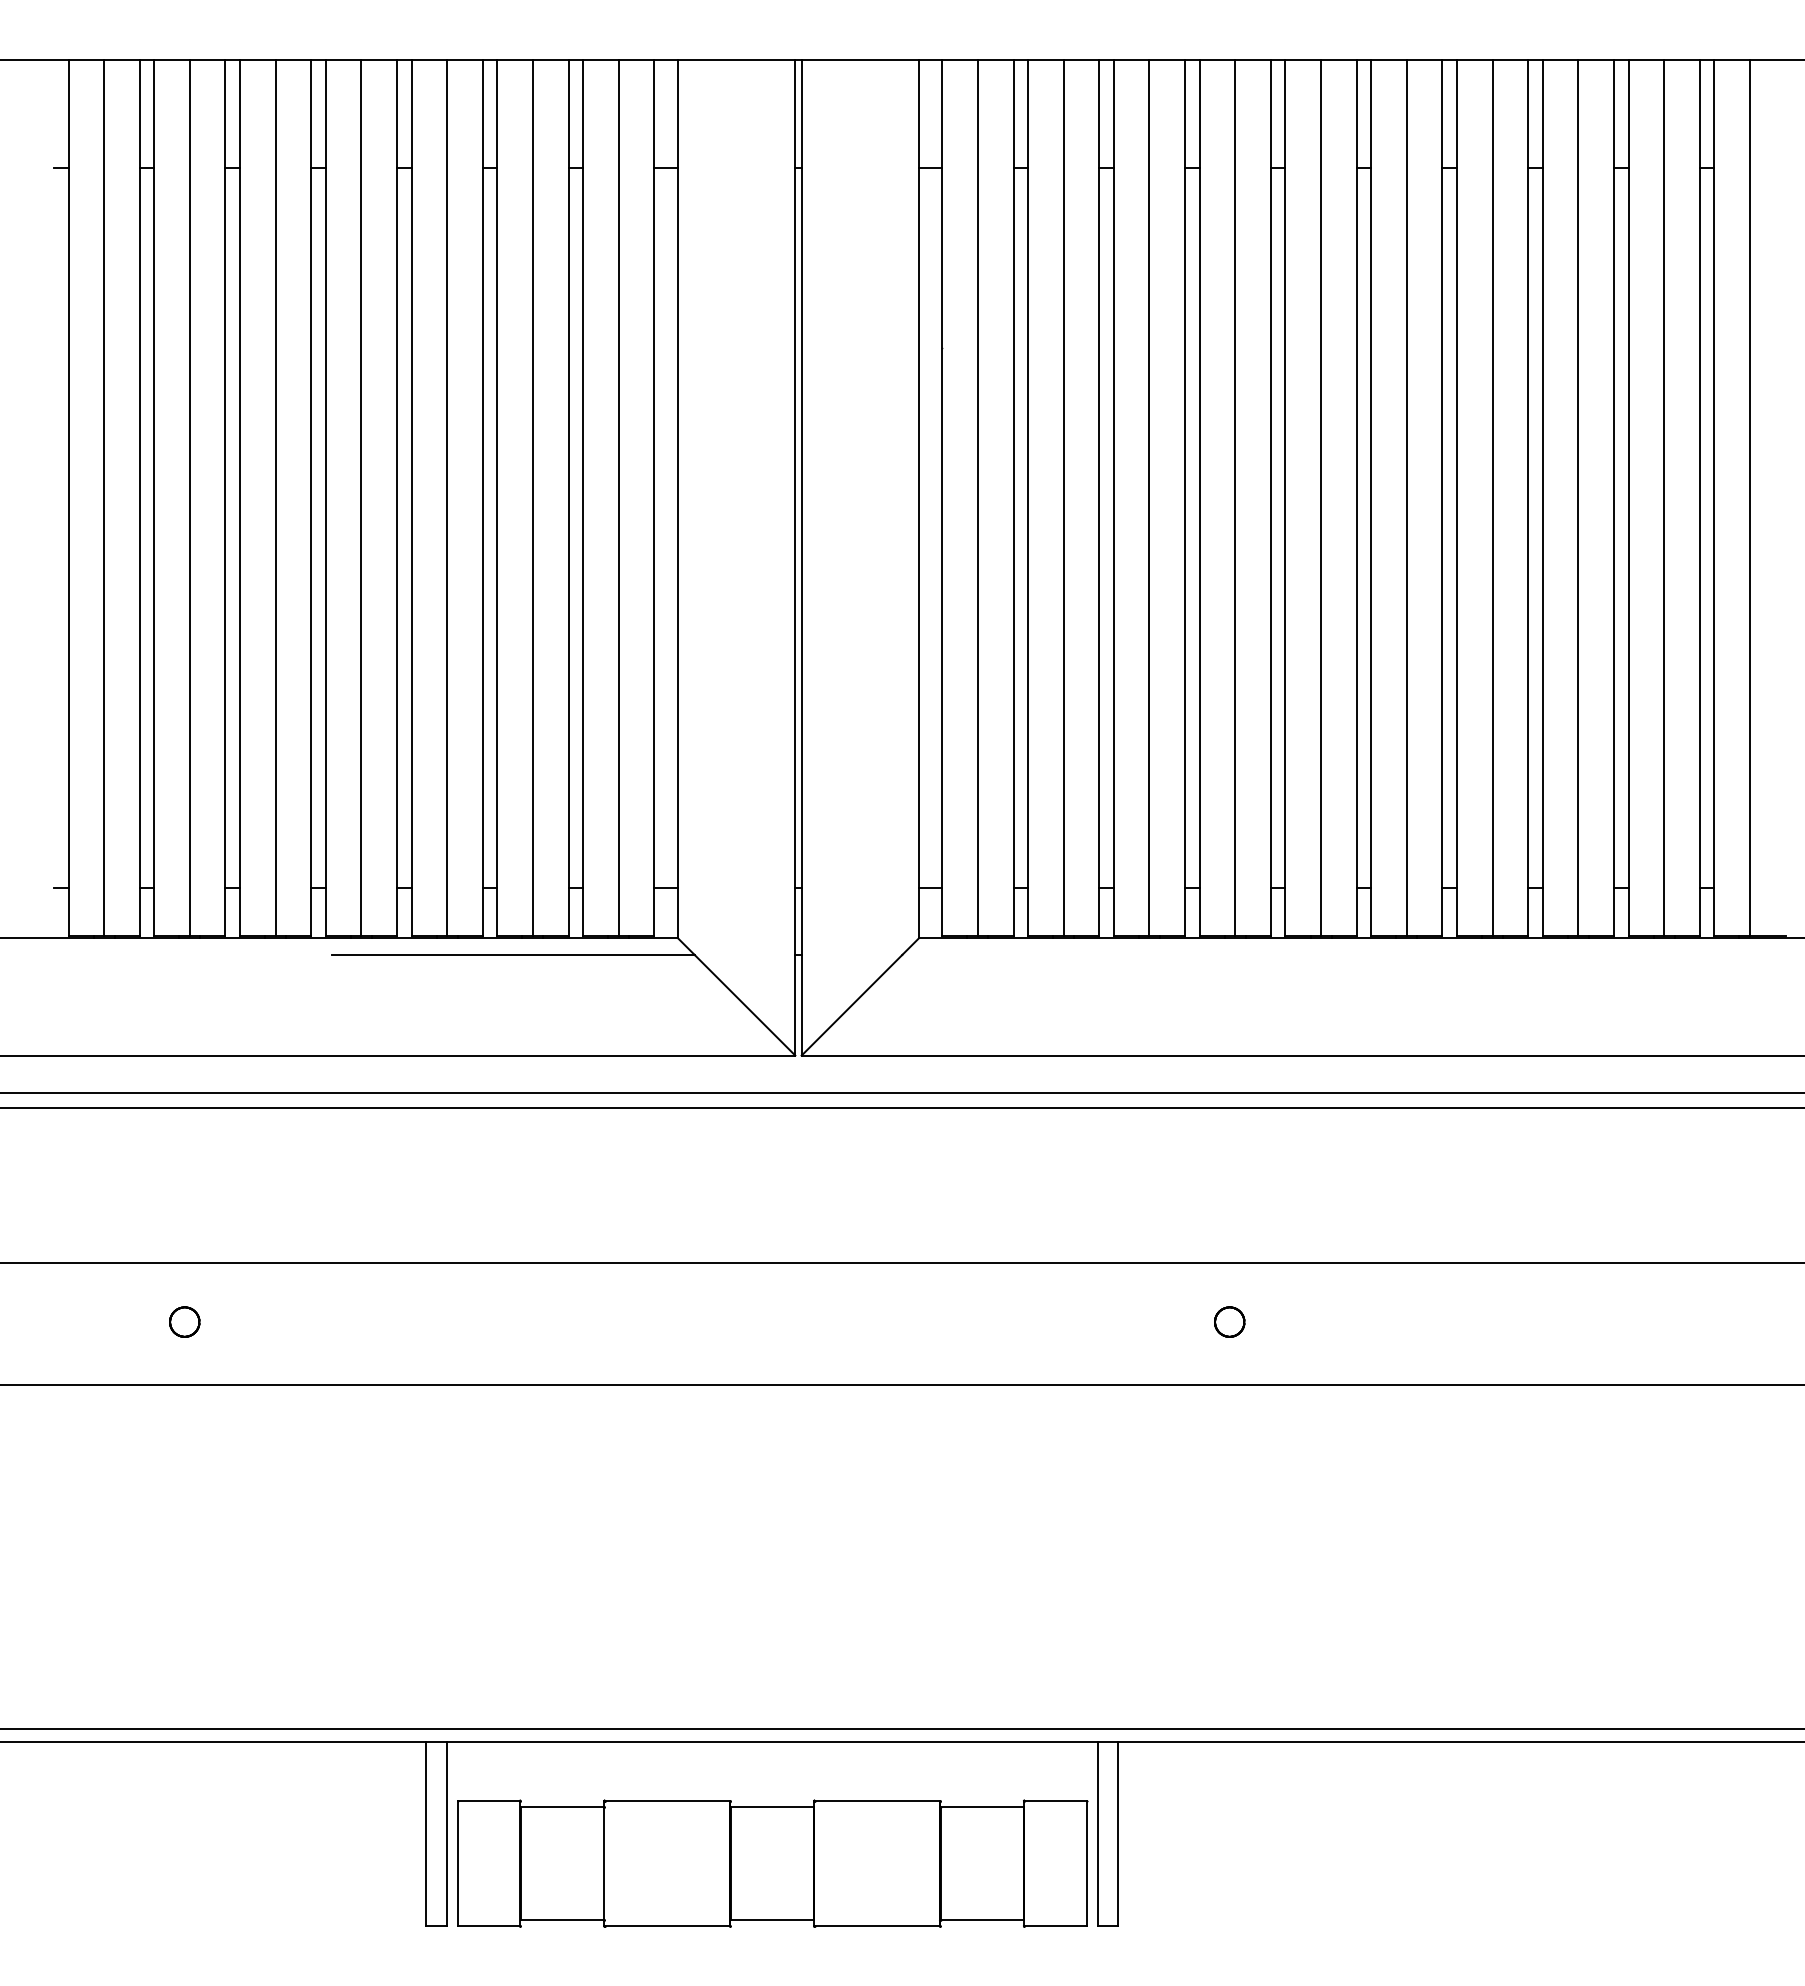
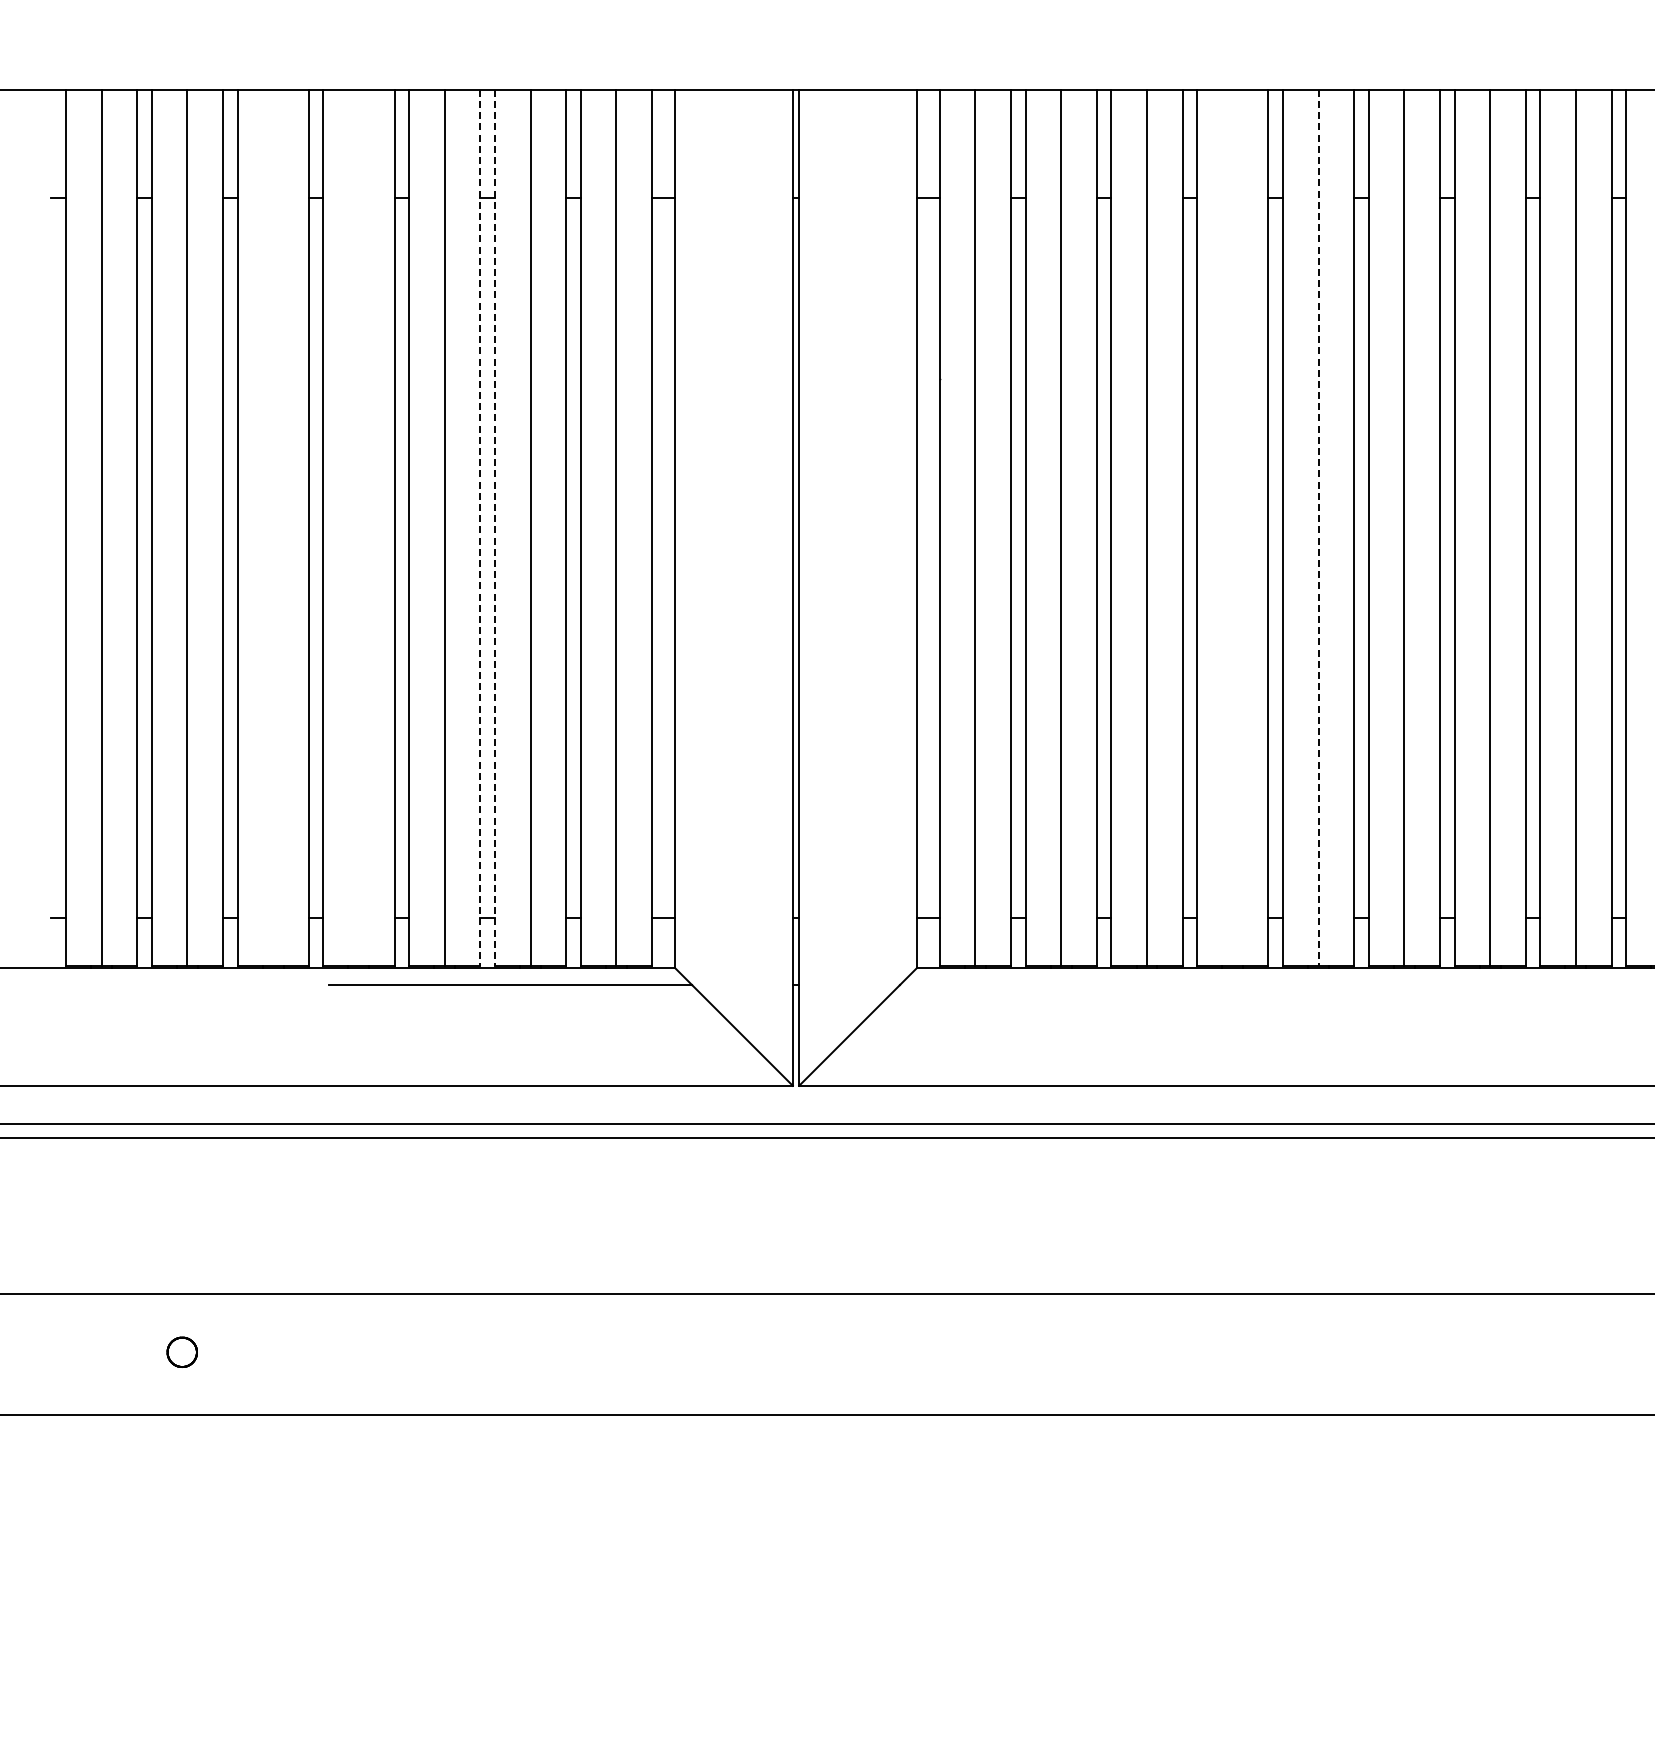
line: (275, 497) -> (273, 527), removed
line: (361, 497) -> (359, 527), removed
line: (1235, 497) -> (1233, 527), removed
line: (482, 498) -> (480, 528), solid -> dashed
line: (497, 498) -> (495, 528), solid -> dashed
line: (1321, 498) -> (1319, 528), solid -> dashed
part: (1229, 1321) -> (1227, 1351), removed

